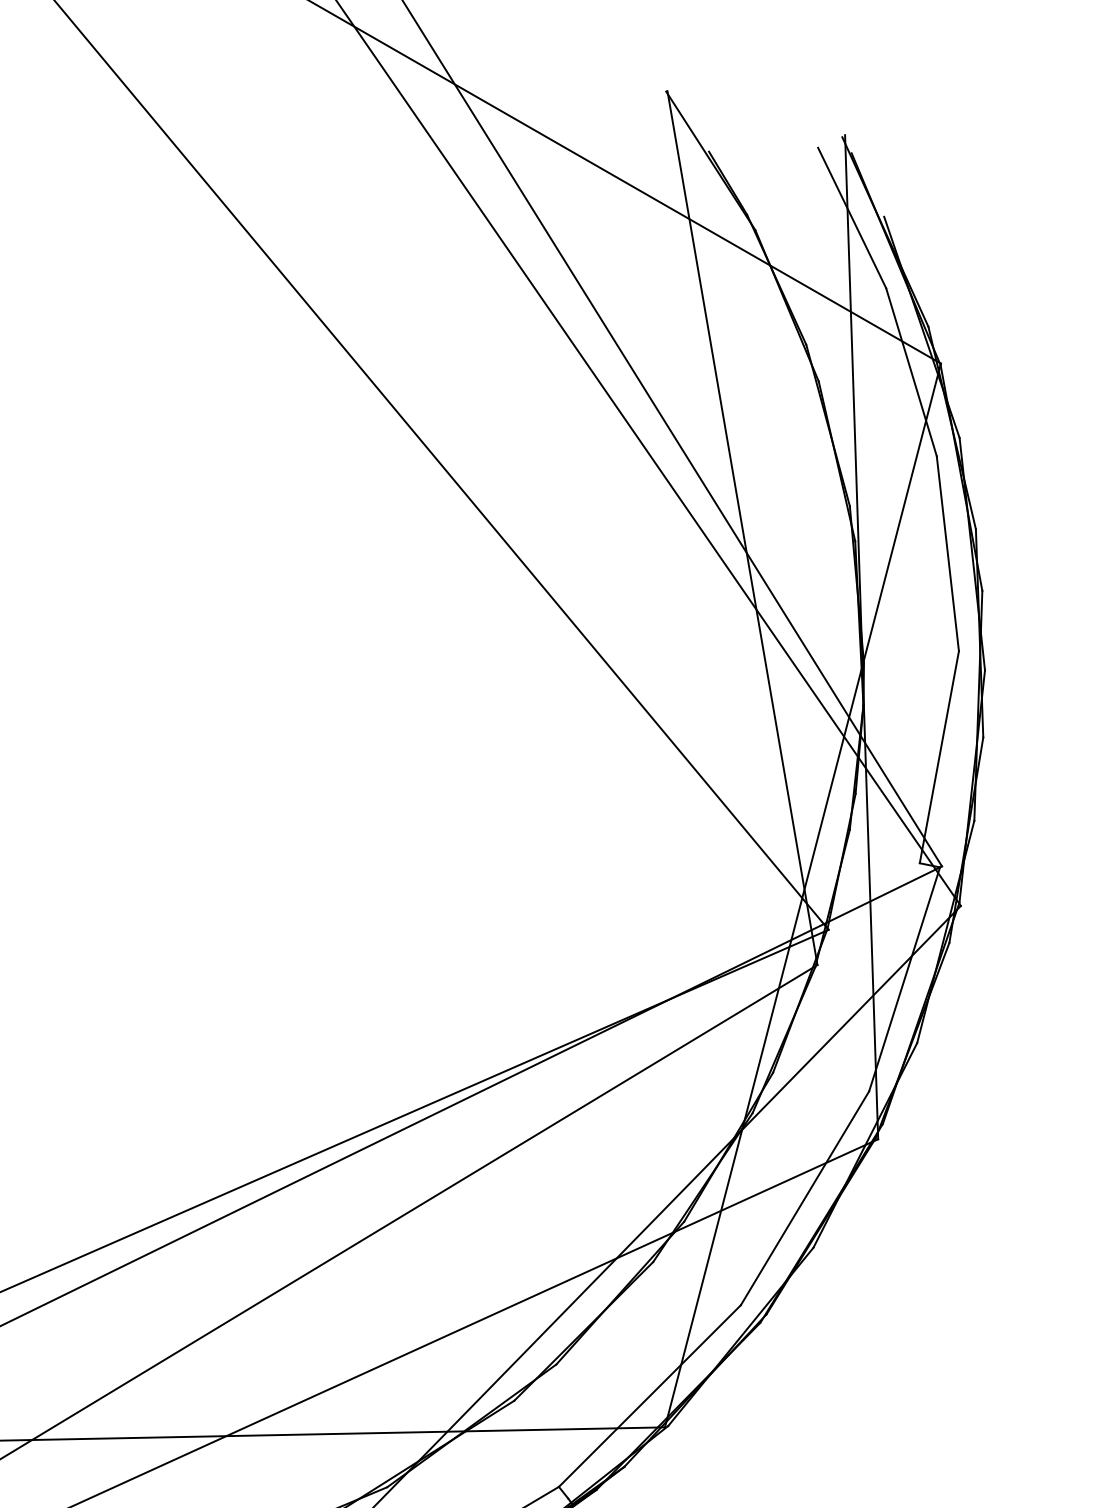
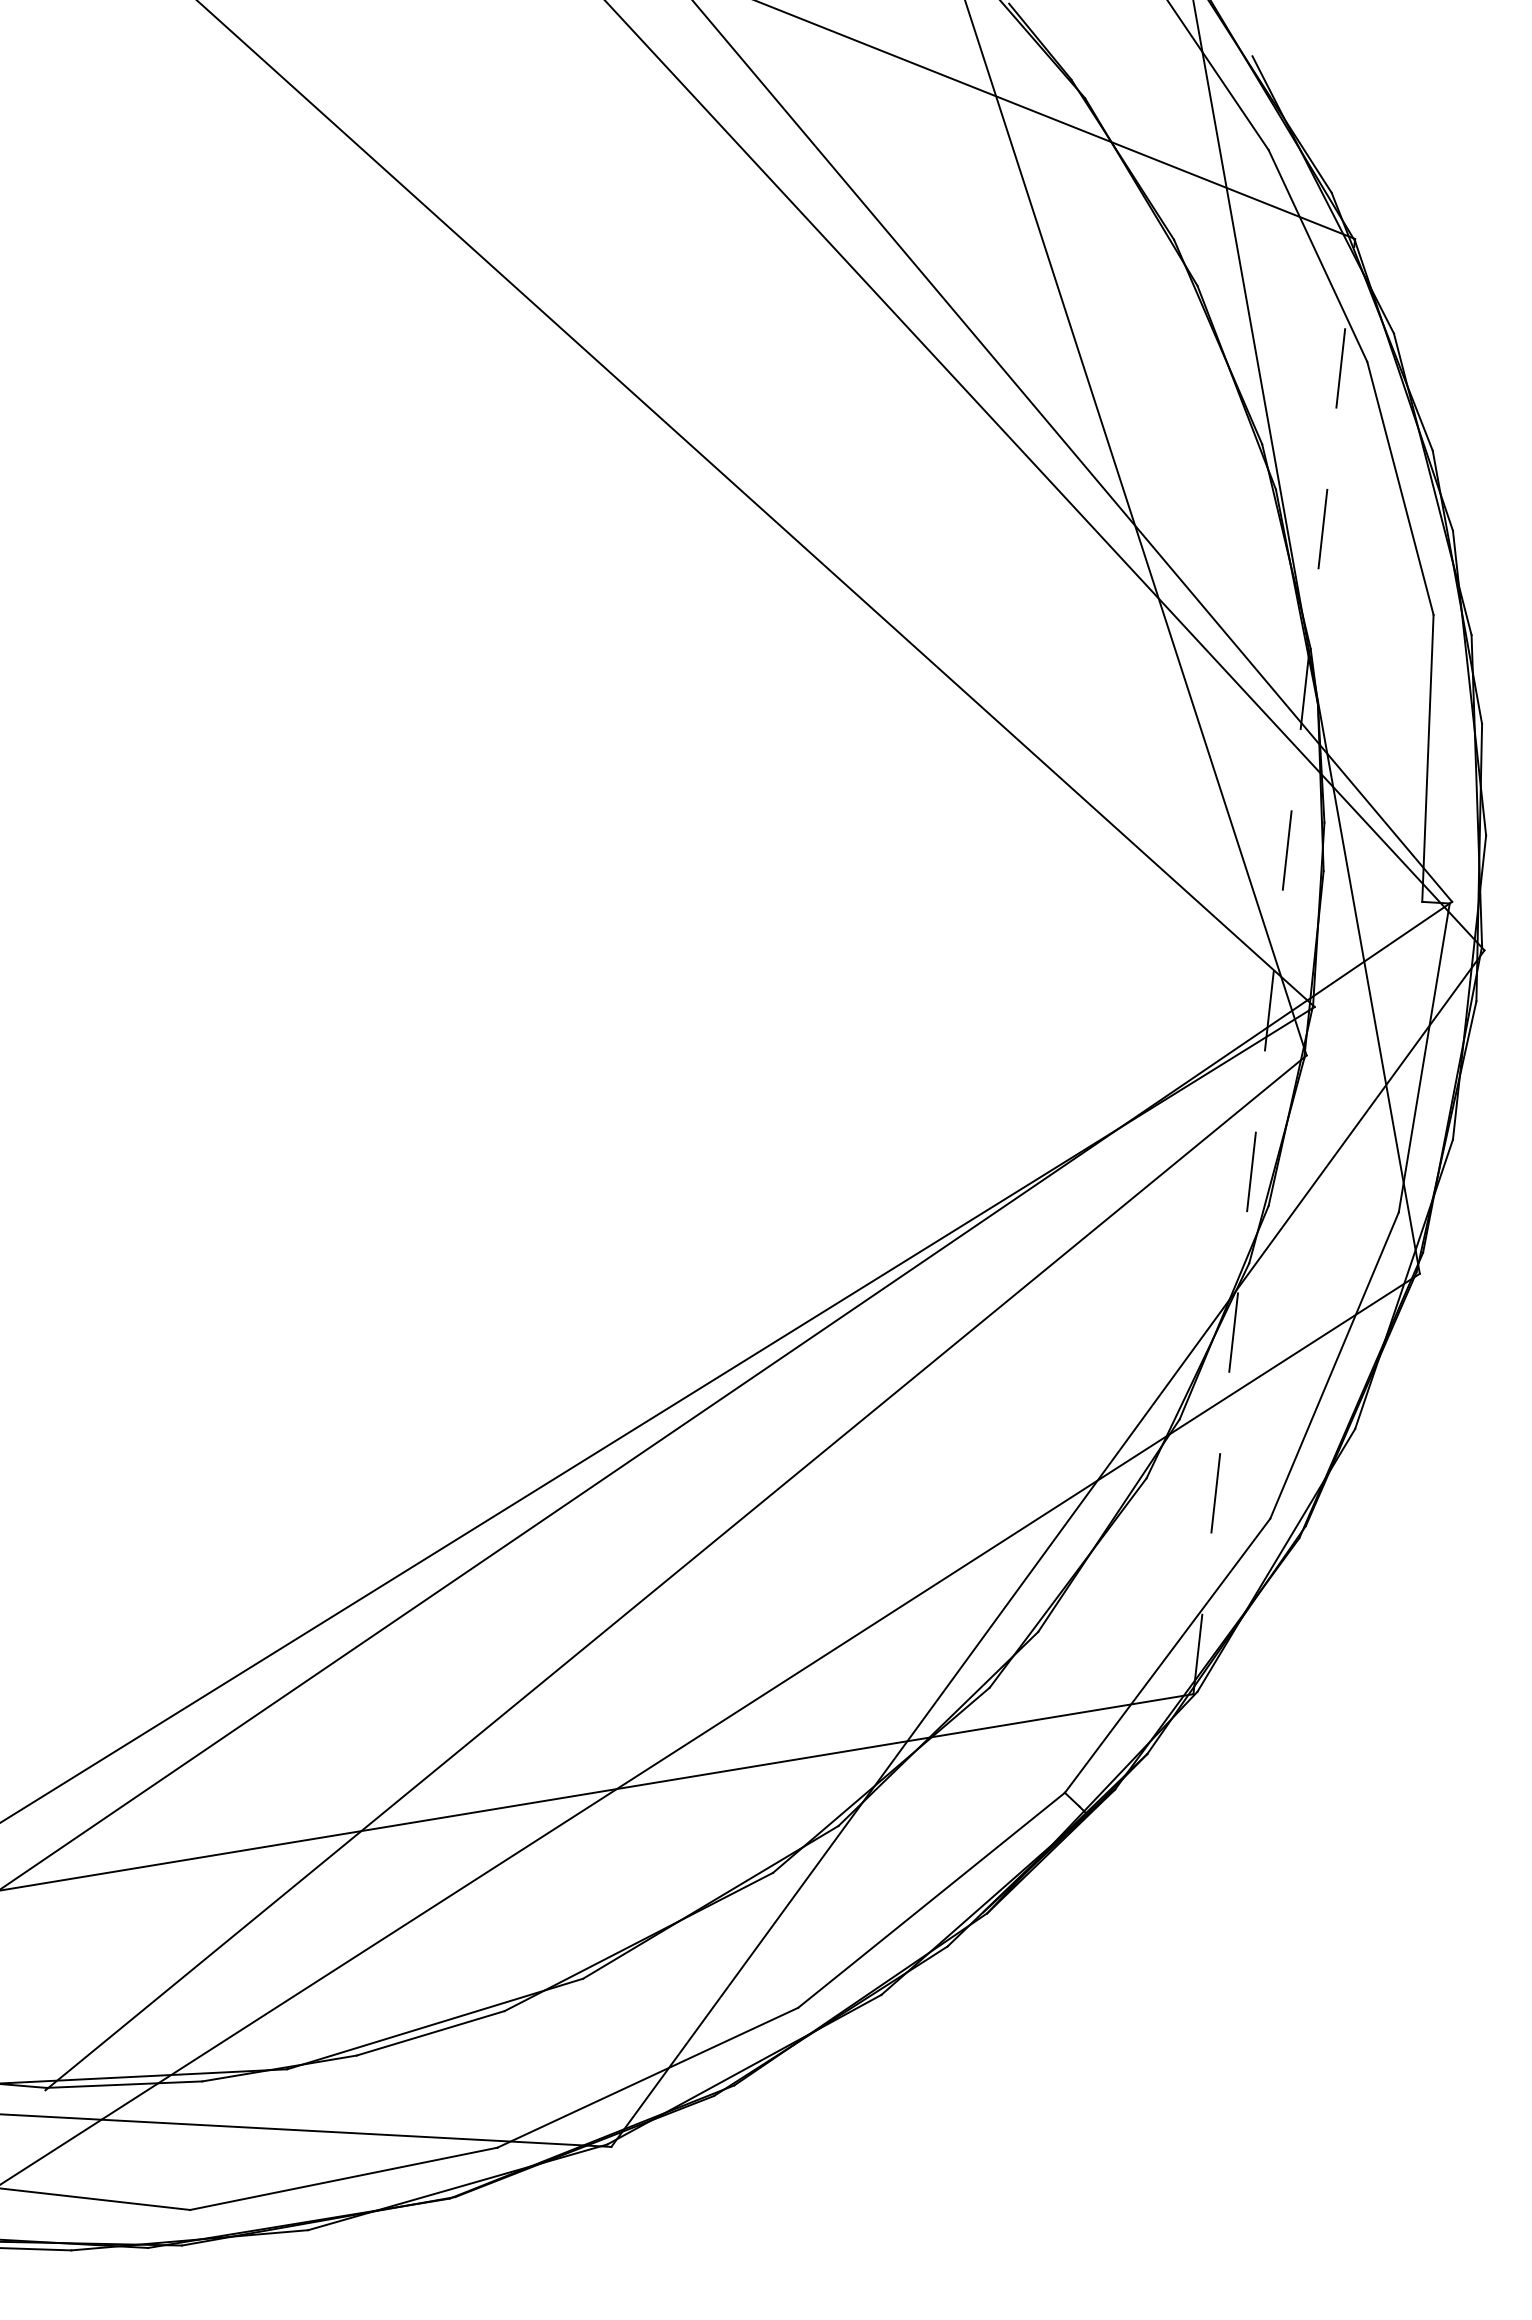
line: (803, 895) -> (1274, 966), solid -> dashed

